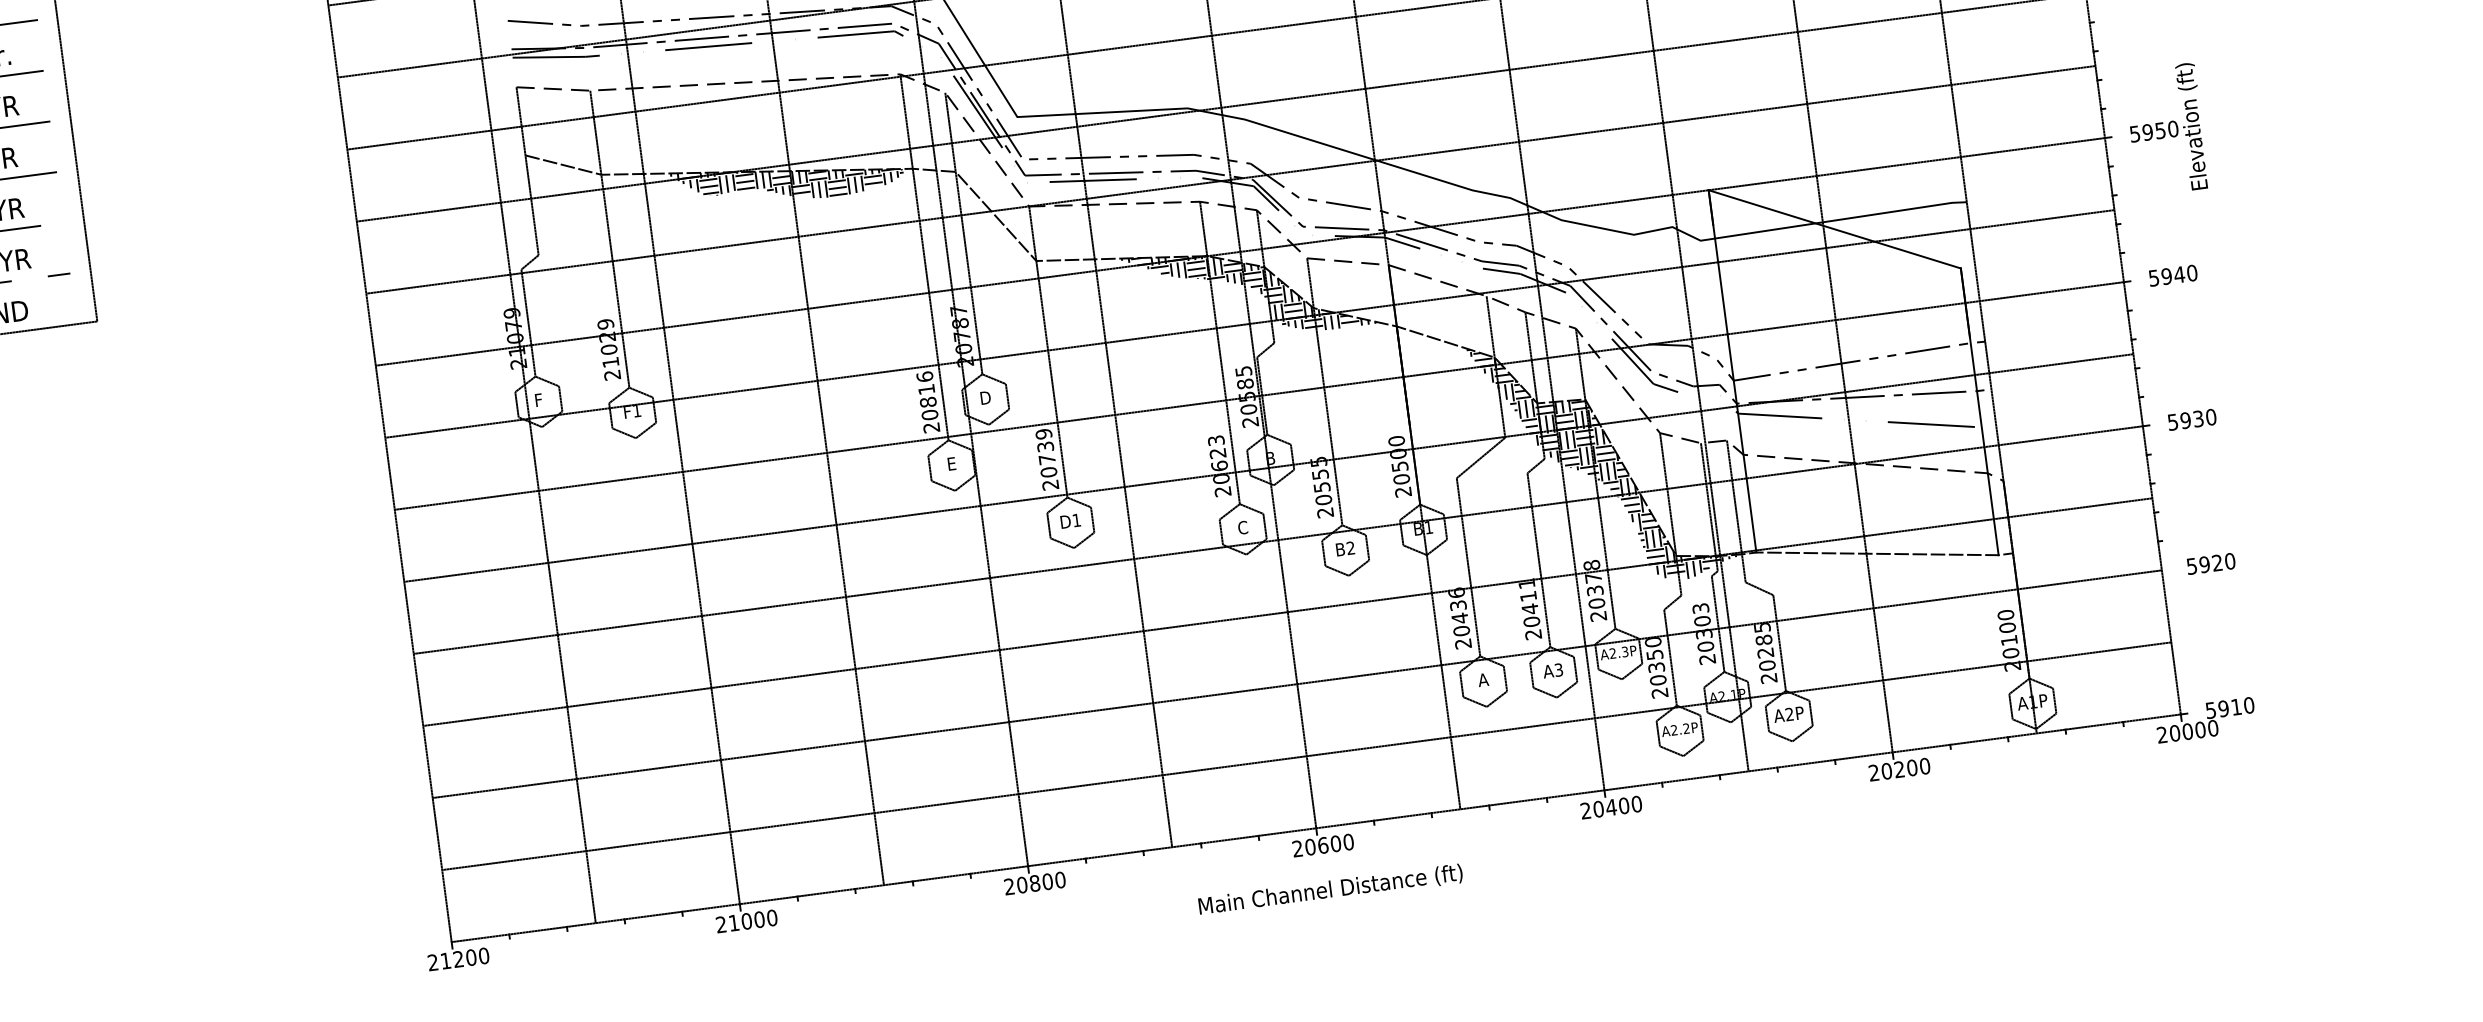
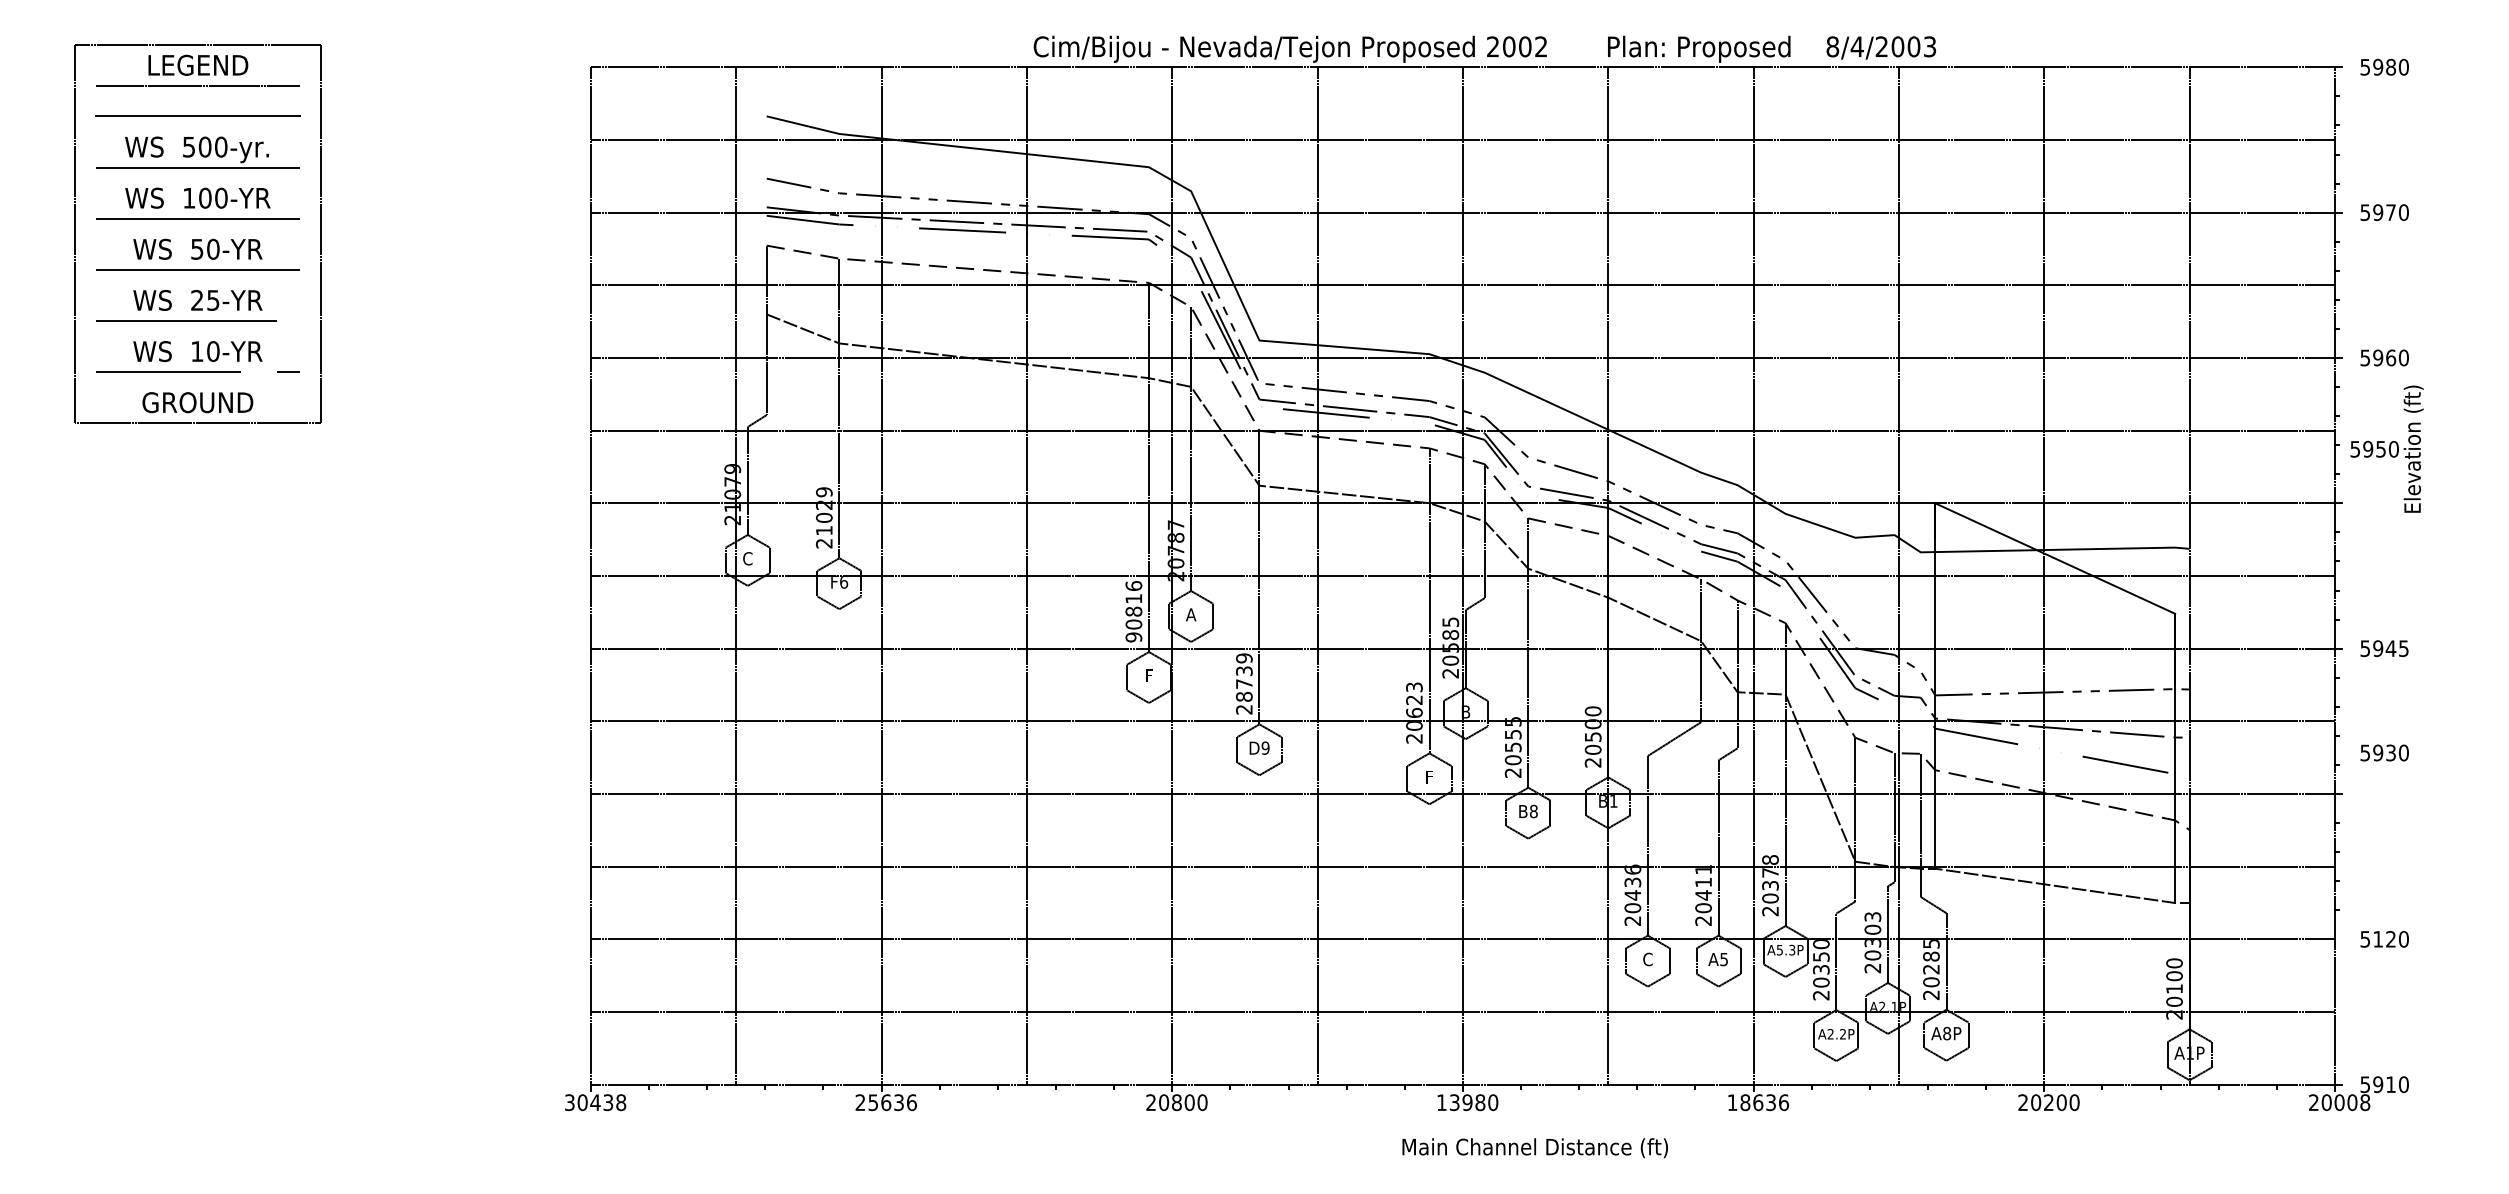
text: (2165, 129) -> (2386, 448), moved
hatch: (787, 180) -> (1023, 373), removed
text: (2191, 273) -> (2403, 648), 5940 -> 5945
hatch: (1245, 290) -> (1462, 542), removed
text: (985, 397) -> (1191, 614), D -> A
text: (538, 399) -> (747, 558), F -> C
text: (637, 410) -> (844, 581), F1 -> F6
text: (2191, 419) -> (2384, 752), moved
text: (931, 427) -> (1133, 637), 20816 -> 90816
hatch: (1613, 460) -> (1805, 758), removed
text: (951, 463) -> (1148, 675), E -> F
text: (1049, 471) -> (1244, 696), 20739 -> 28739
text: (1076, 519) -> (1265, 747), D1 -> D9
text: (1242, 527) -> (1429, 776), C -> F
text: (1350, 548) -> (1533, 811), B2 -> B8
text: (2205, 564) -> (2378, 939), 5920 -> 5120
text: (1612, 652) -> (1779, 949), A2.3P -> A5.3P
text: (1558, 669) -> (1723, 958), A3 -> A5
text: (1482, 680) -> (1647, 959), A -> C
text: (1789, 714) -> (1947, 1033), A2P -> A8P
text: (2213, 728) -> (2365, 1102), 20000 -> 20008
text: (1611, 807) -> (1758, 1102), 20400 -> 18636
text: (1317, 846) -> (1461, 1102), 20600 -> 13980
text: (1330, 890) -> (1534, 1148), moved
text: (753, 920) -> (892, 1102), 21000 -> 25636
text: (458, 959) -> (595, 1102), 21200 -> 30438

